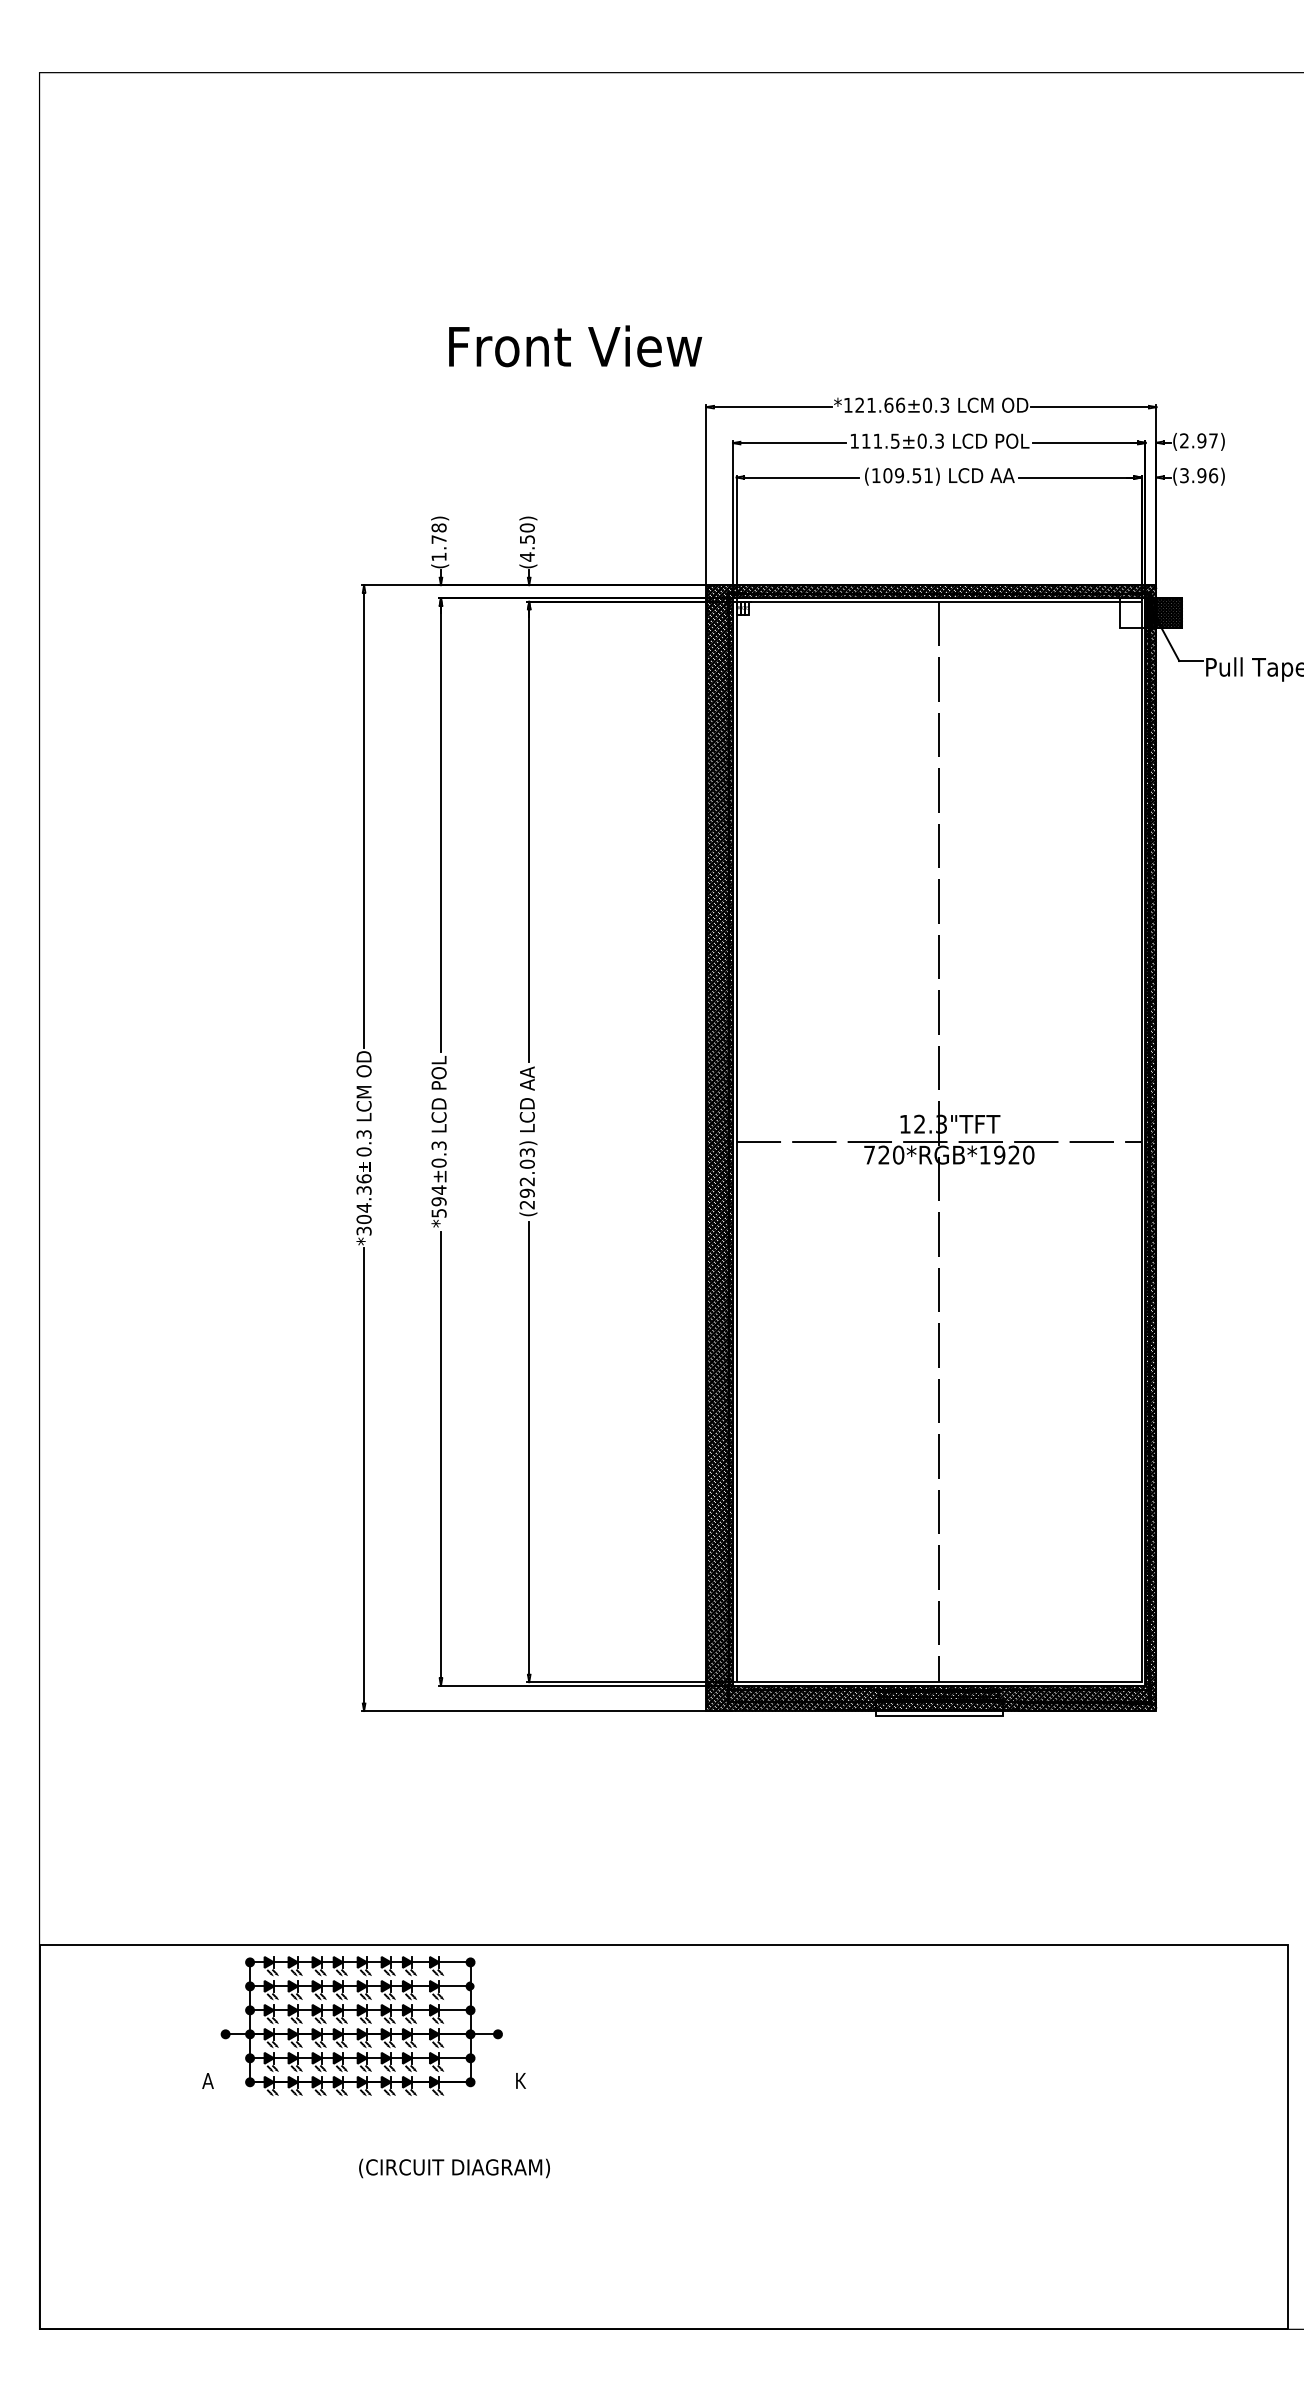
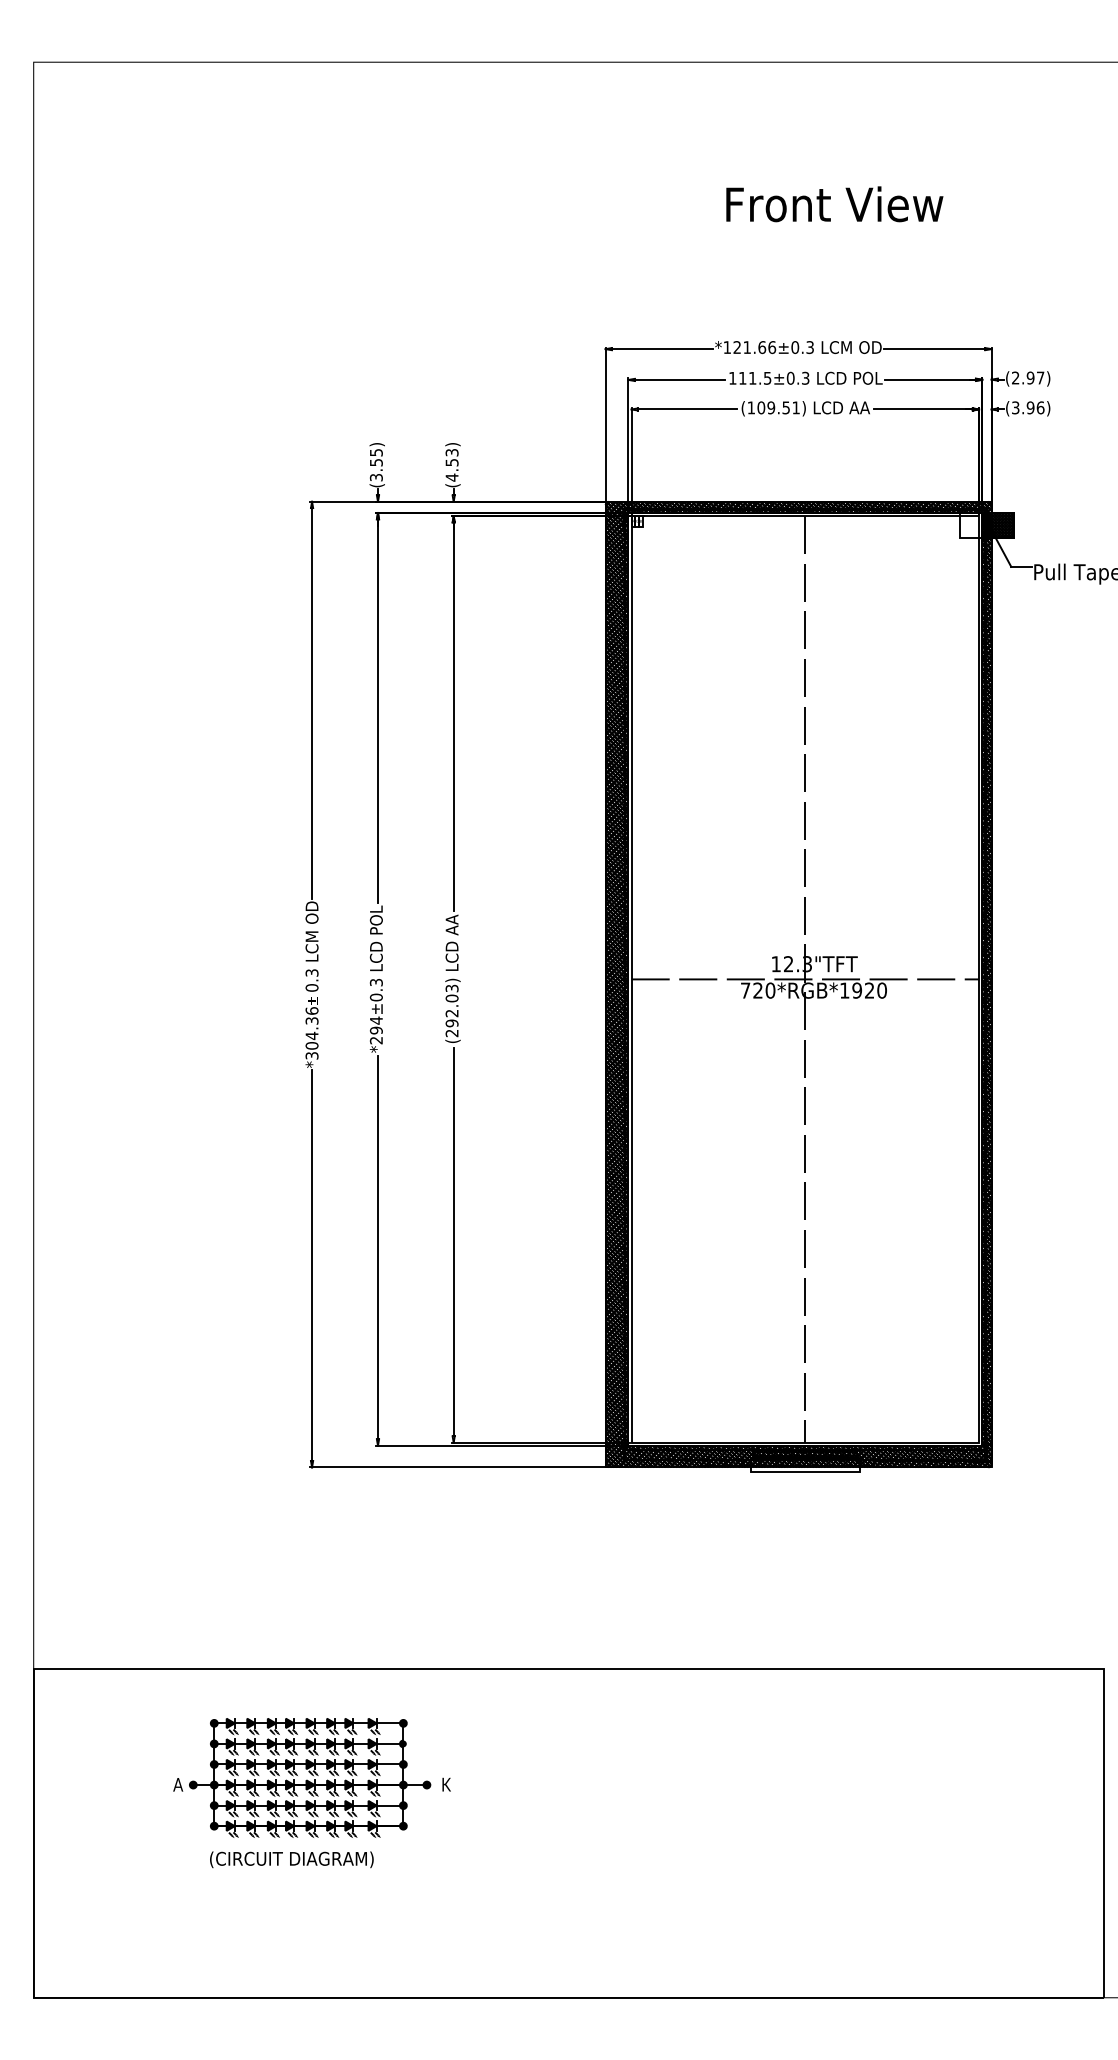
text: (575, 346) -> (834, 204), moved
text: (526, 527) -> (451, 452), (4.50) -> (4.53)
text: (438, 542) -> (375, 465), (1.78) -> (3.55)
text: (438, 1213) -> (375, 1040), *594±0.3 -> *294±0.3
part: (361, 2025) -> (309, 1777), moved
text: (454, 2168) -> (291, 1859), moved

